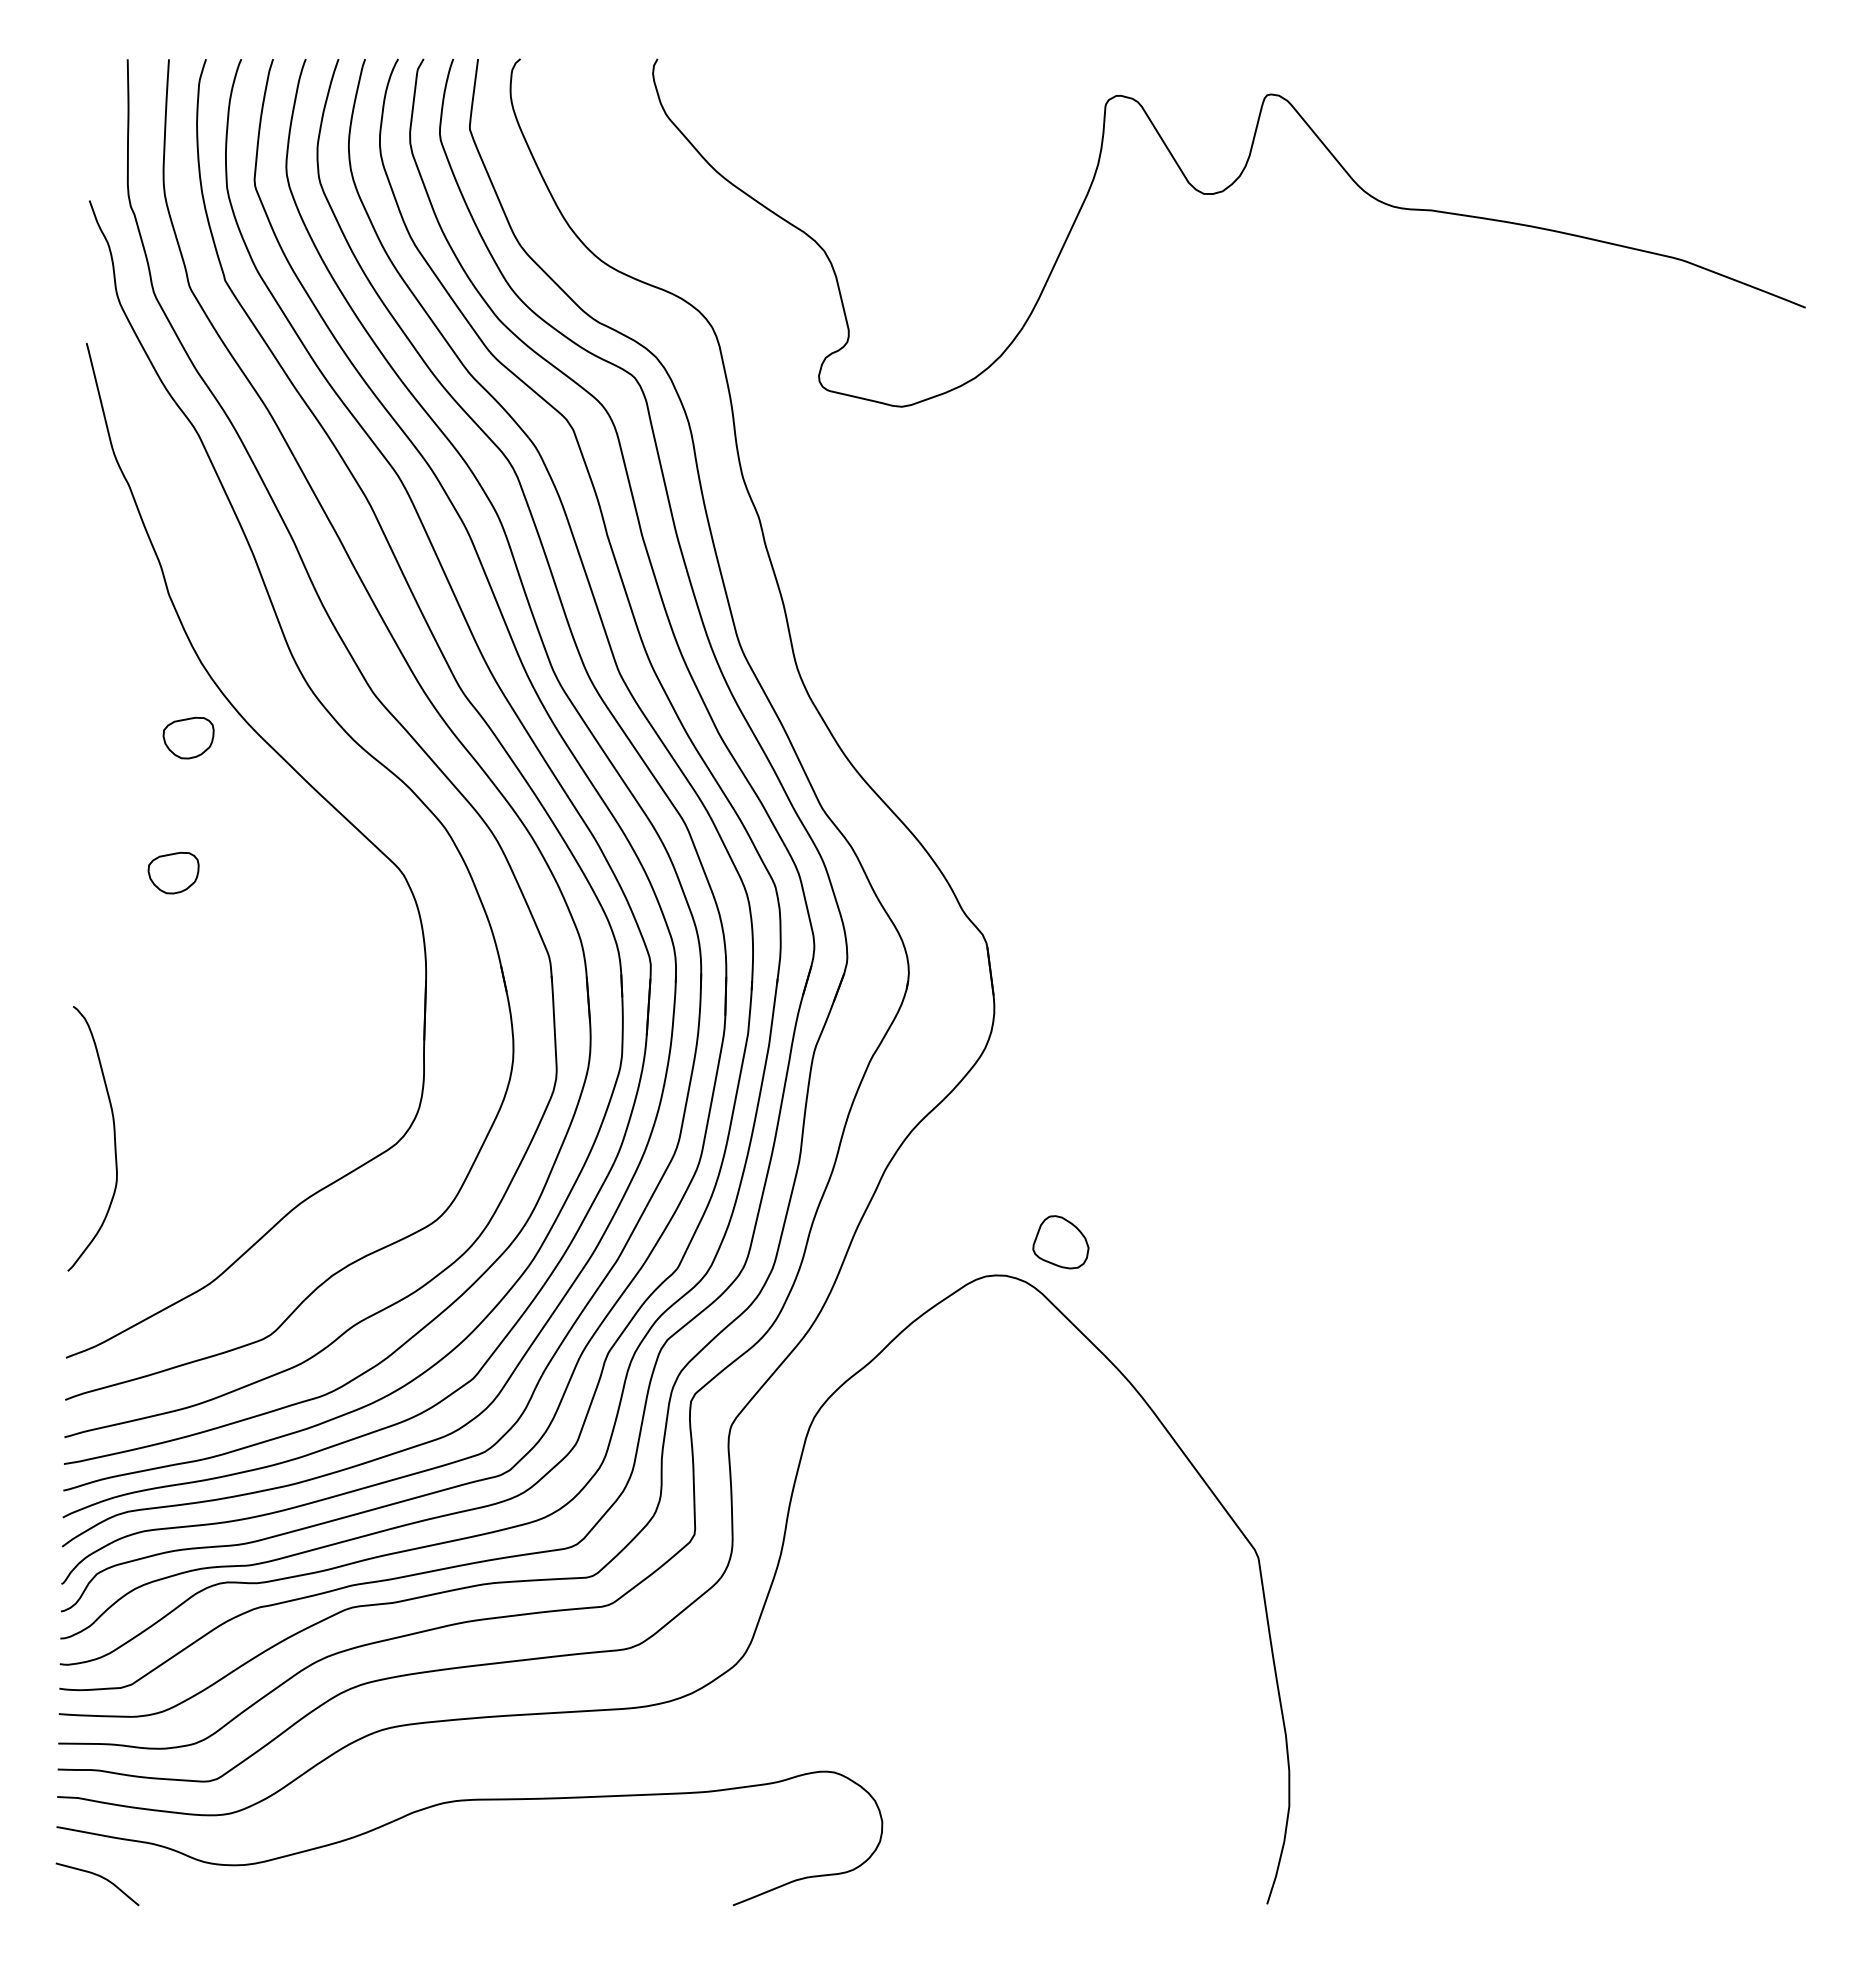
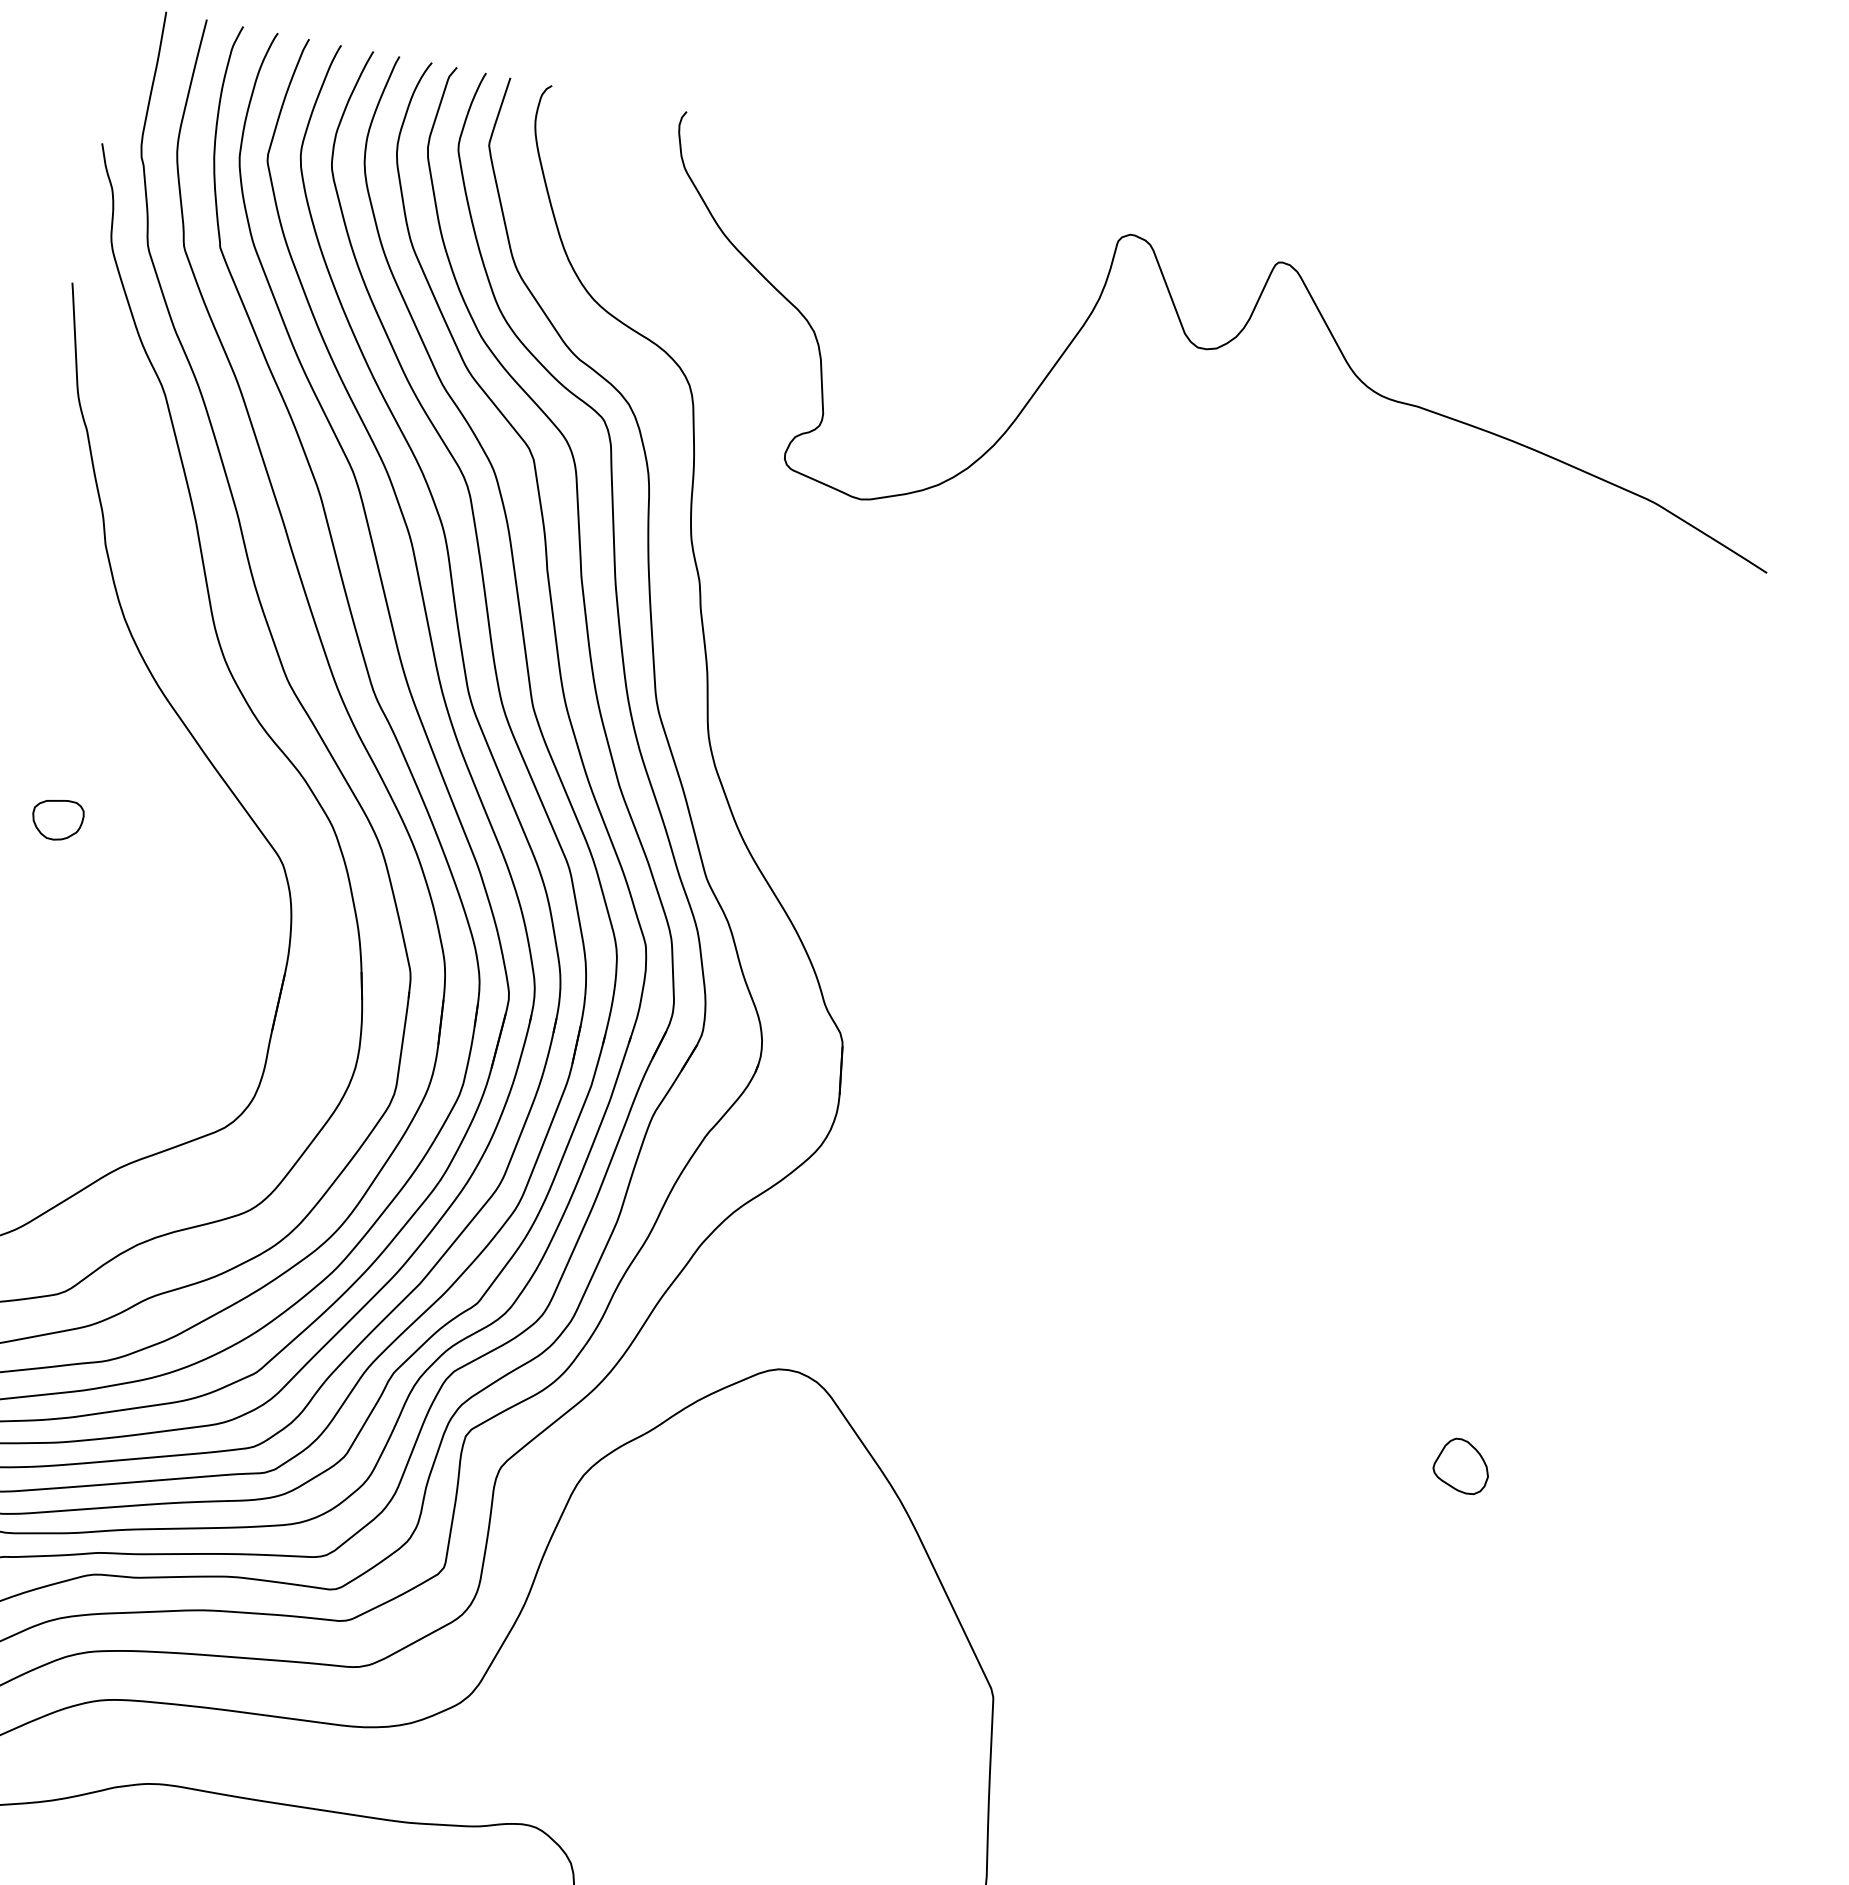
part: (188, 737) -> (97, 689), removed
part: (1060, 1242) -> (1461, 1466), moved

